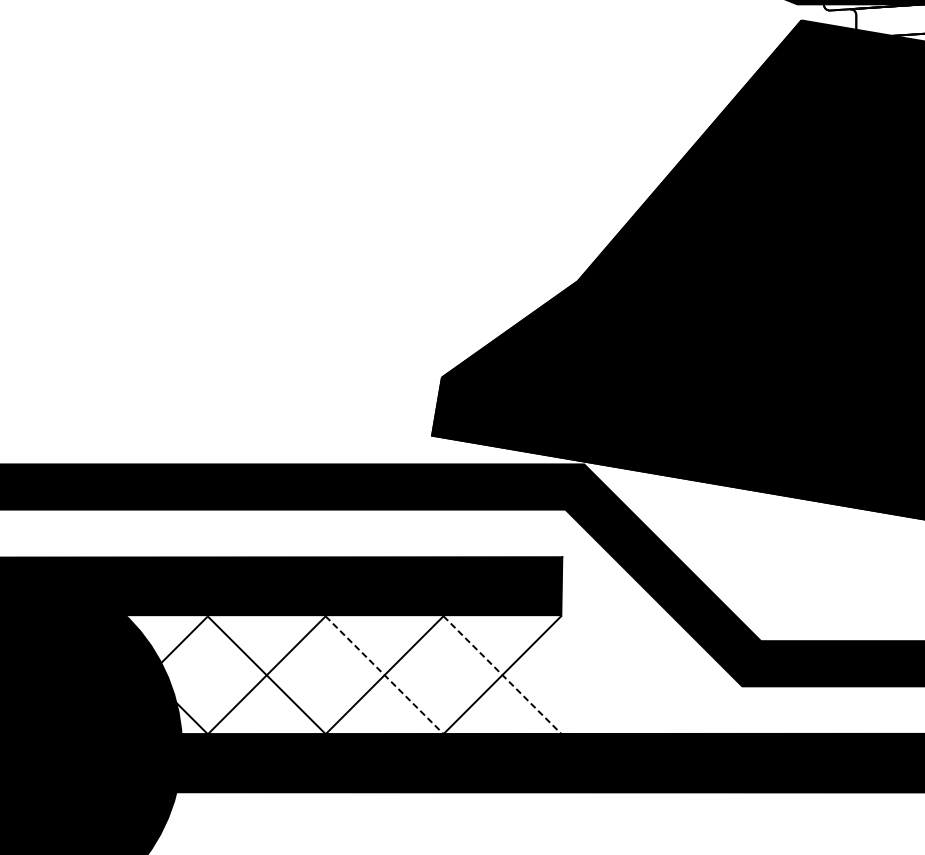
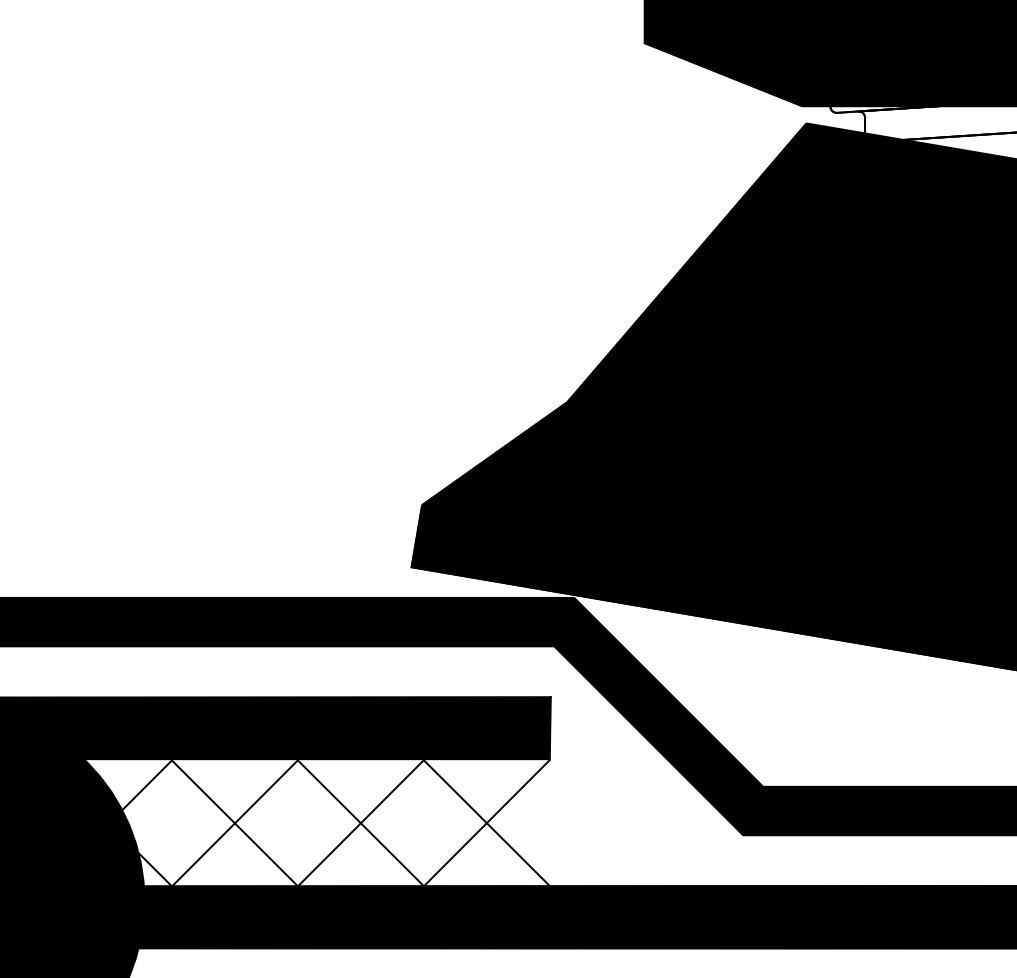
line: (385, 675) -> (361, 823), dashed -> solid
line: (503, 675) -> (487, 823), dashed -> solid

